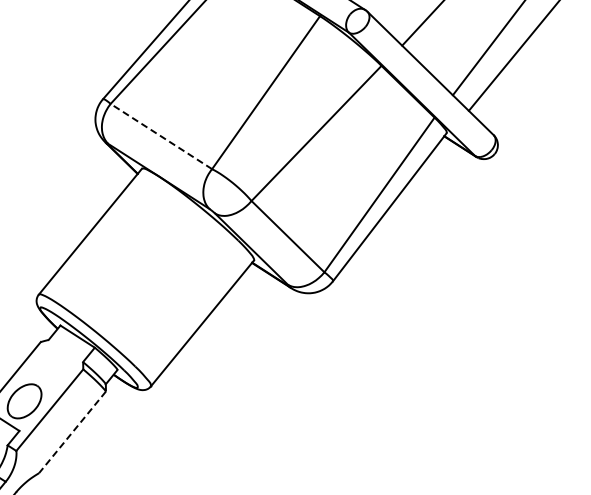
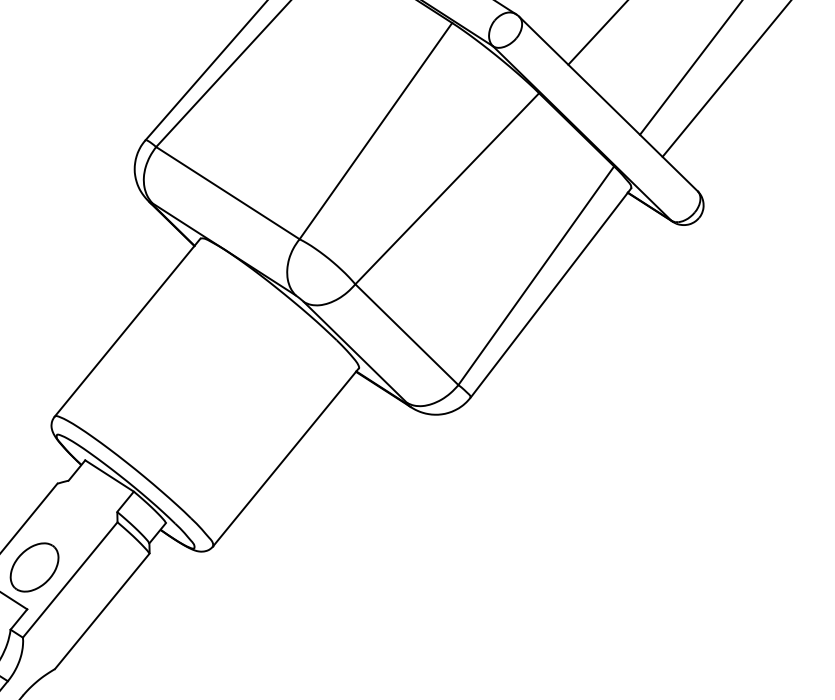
line: (160, 136) -> (226, 193), dashed -> solid
line: (72, 432) -> (102, 611), dashed -> solid

